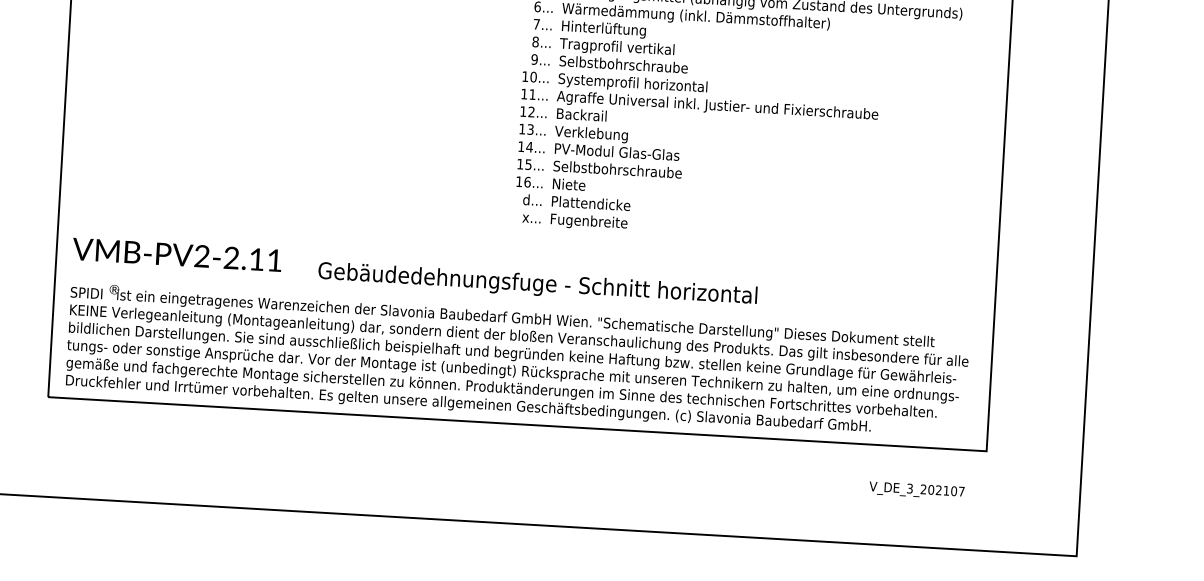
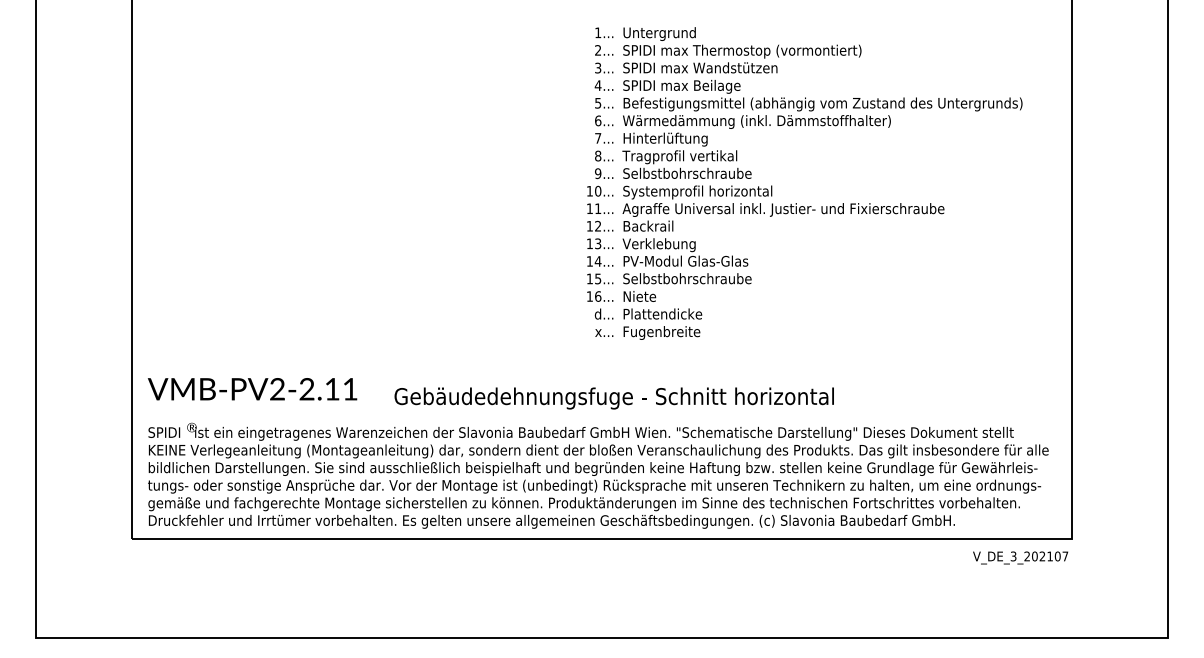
text: (916, 490) -> (1020, 557), moved

